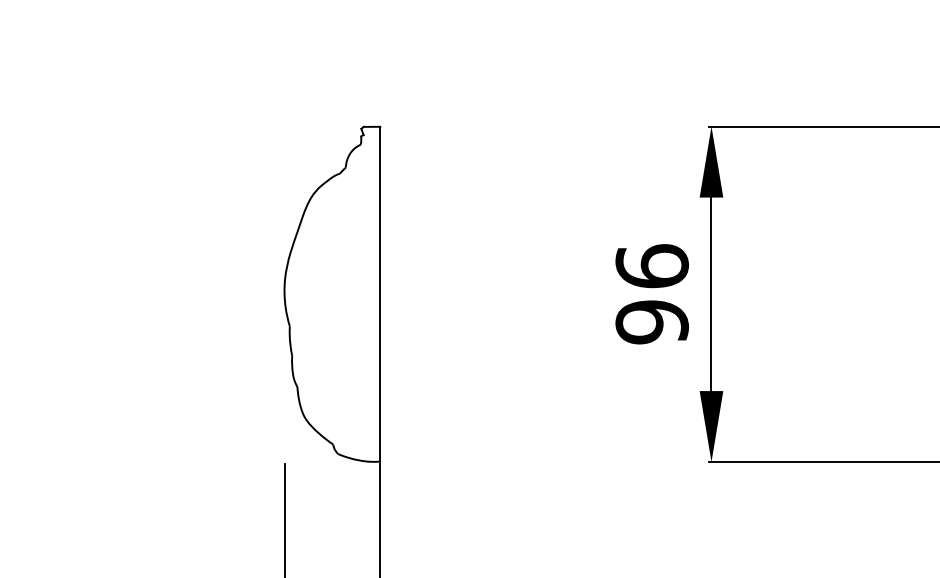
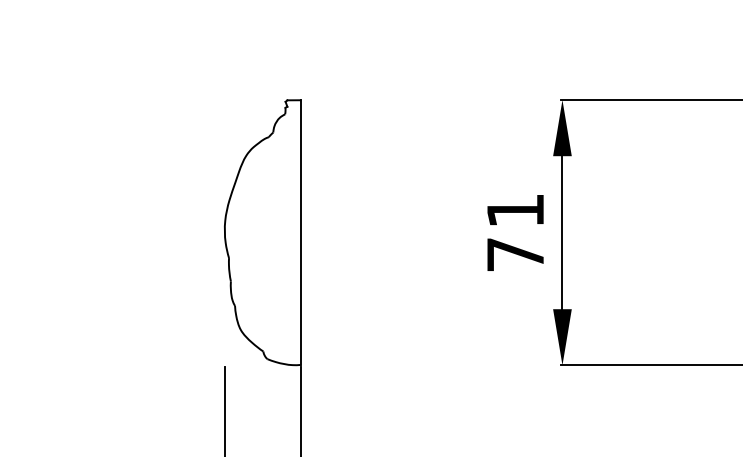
text: (652, 294) -> (515, 232), 96 -> 71

